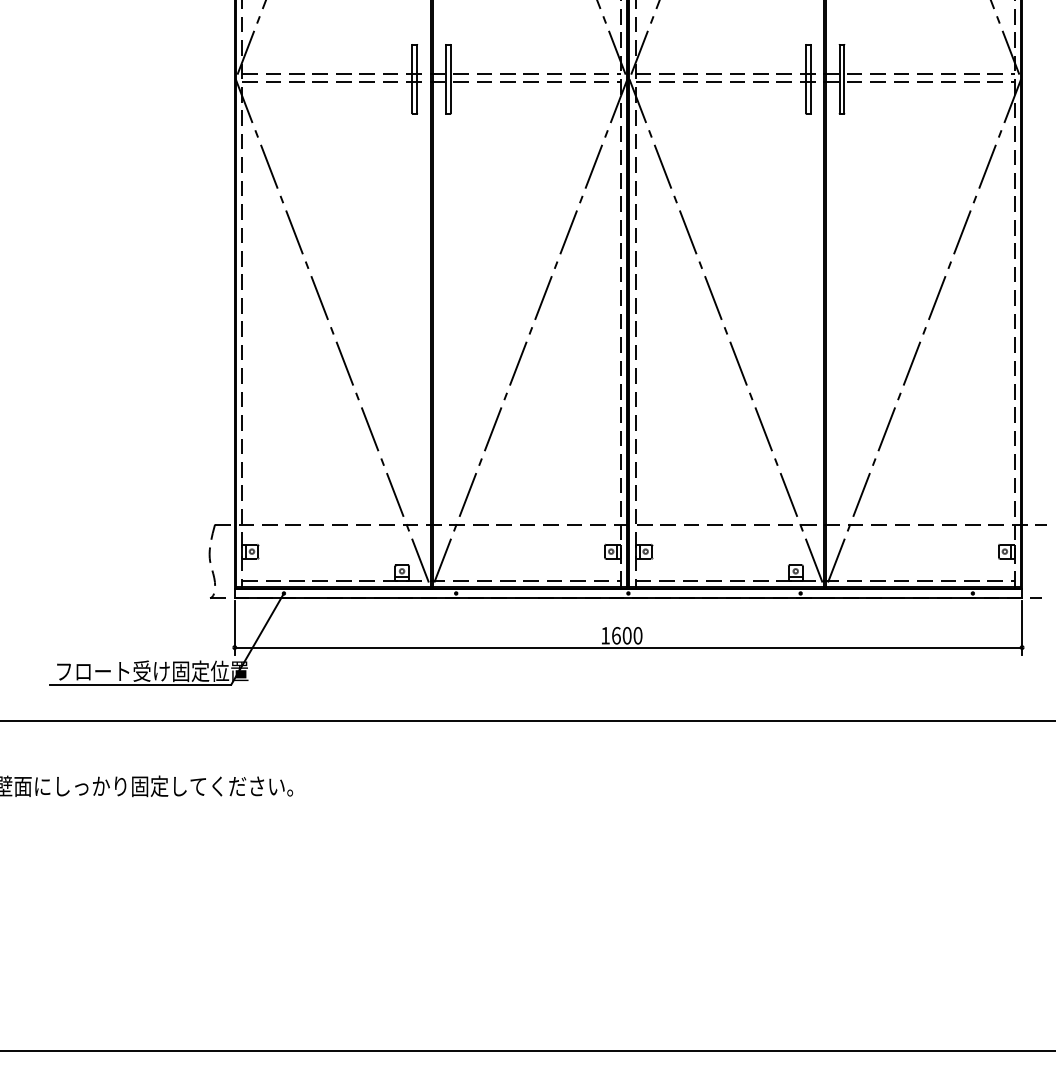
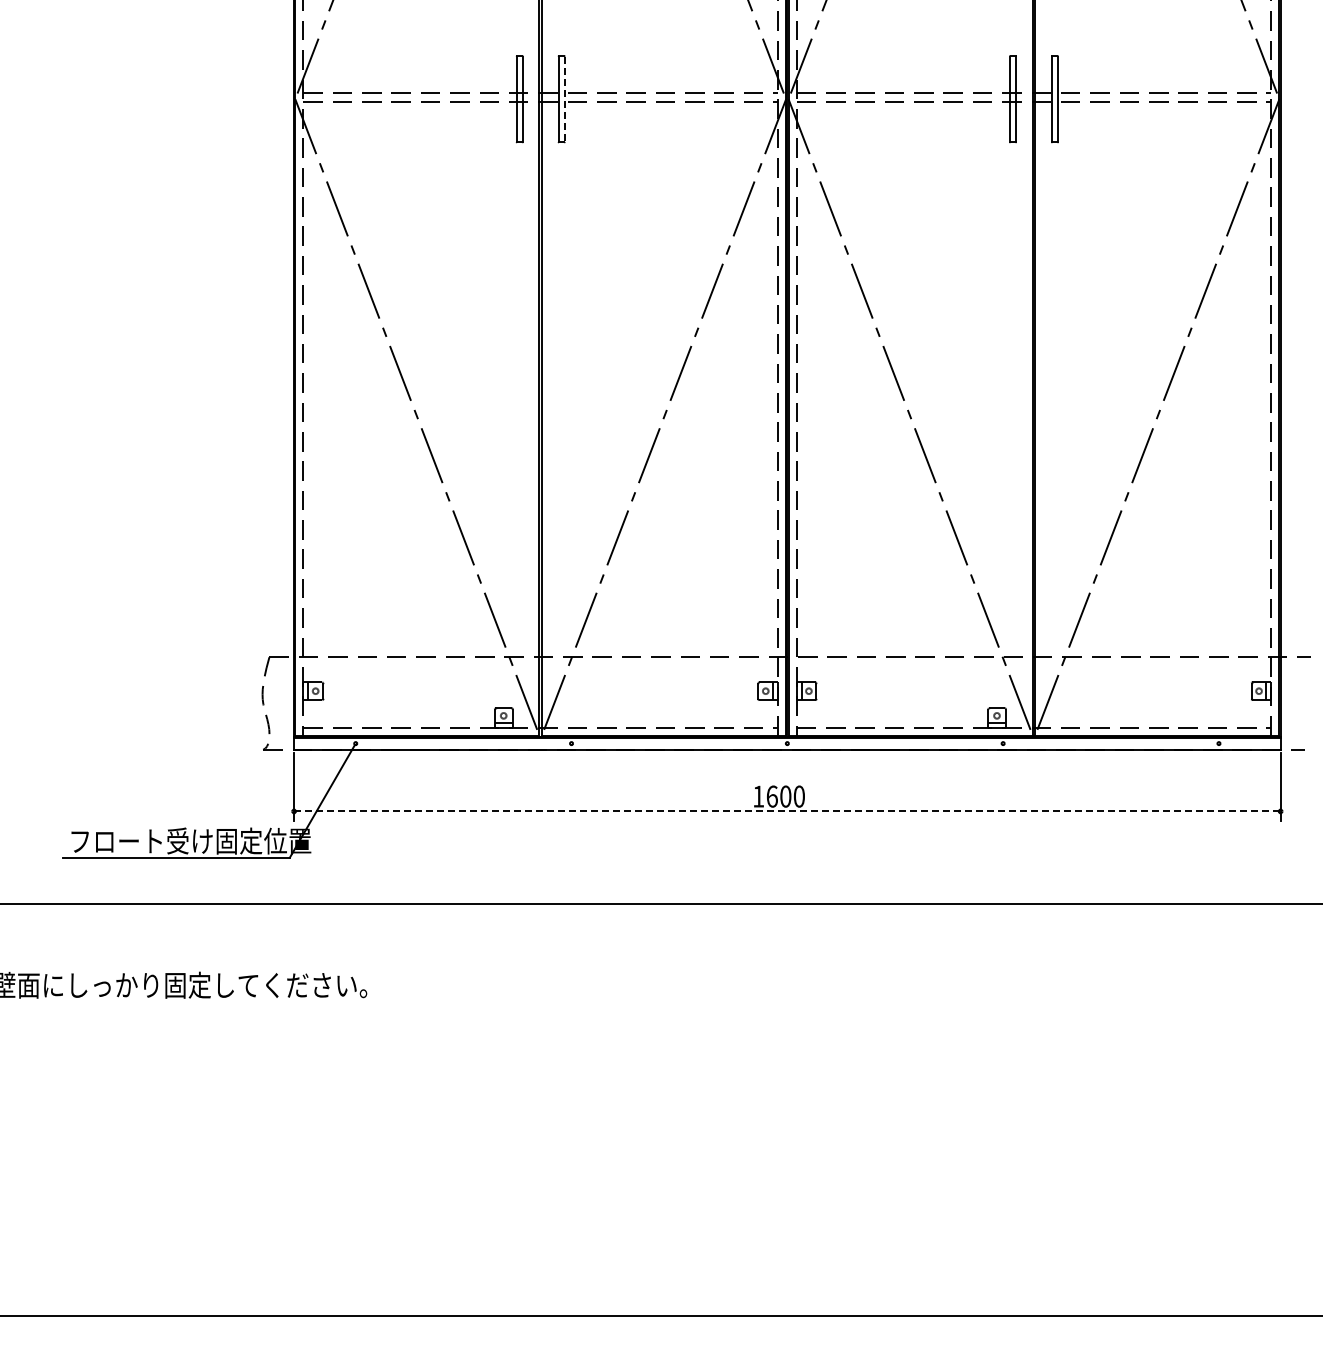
line: (450, 79) -> (564, 99), solid -> dashed
line: (628, 647) -> (787, 811), solid -> dashed

